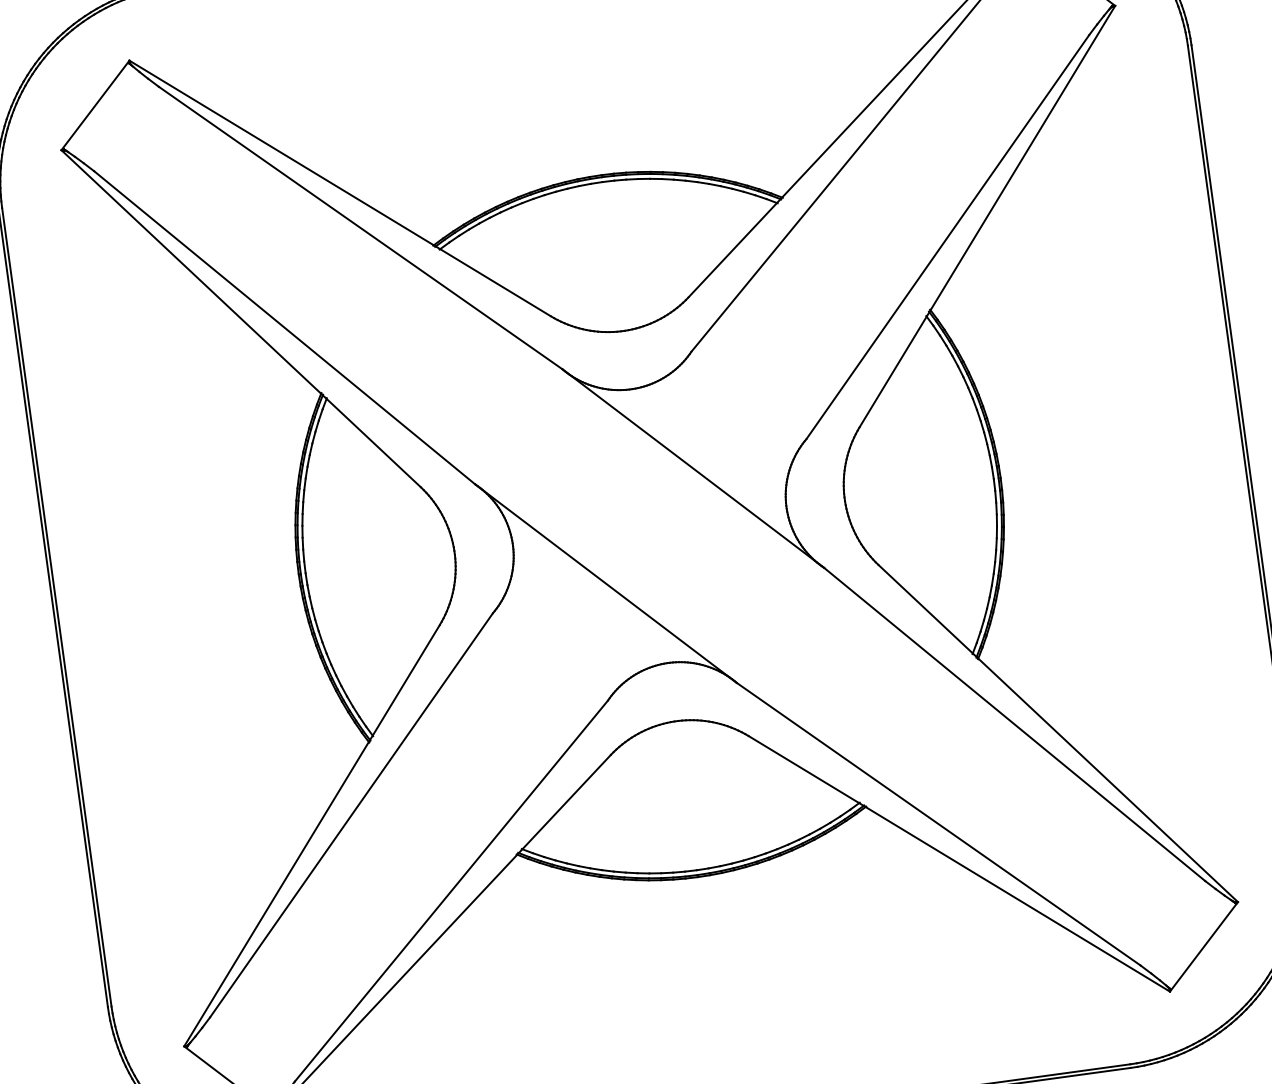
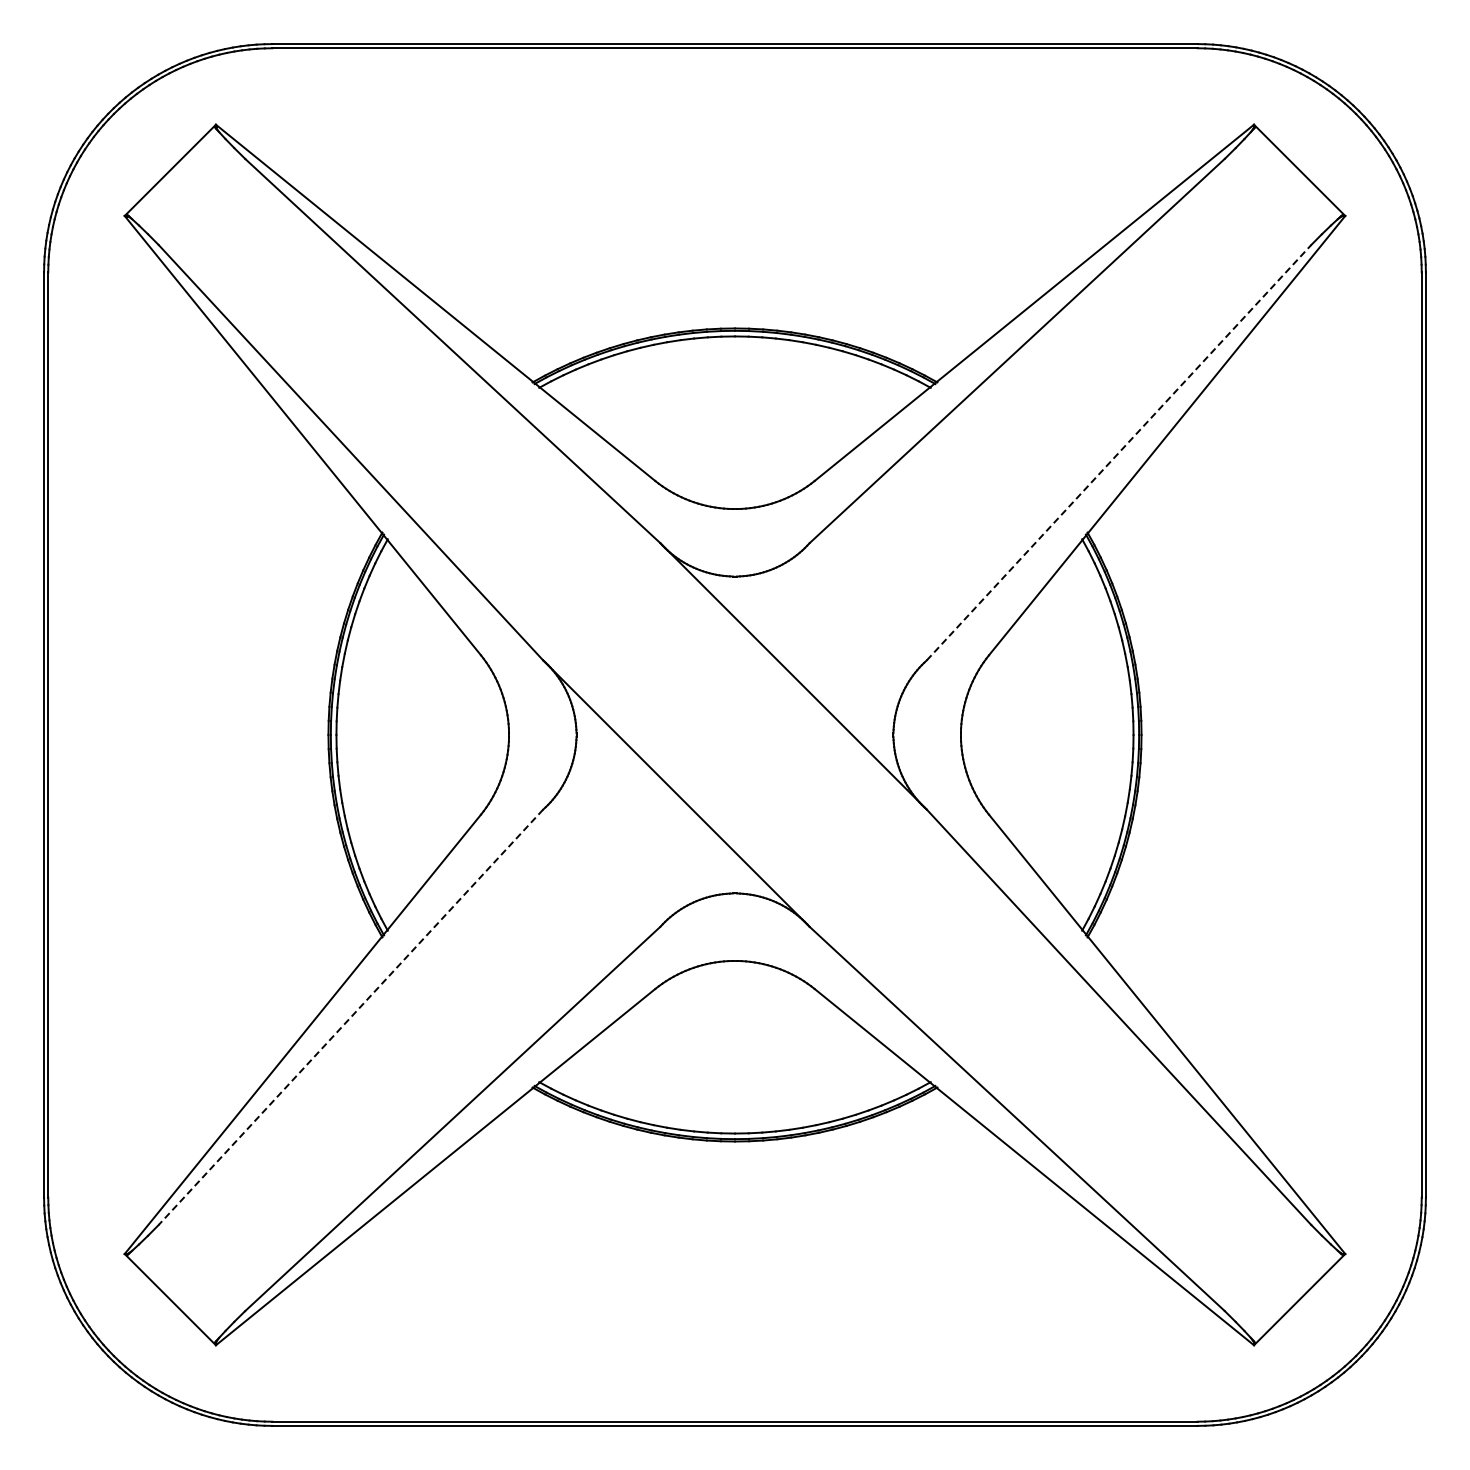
line: (948, 236) -> (1119, 452), solid -> dashed
line: (351, 815) -> (350, 1017), solid -> dashed

